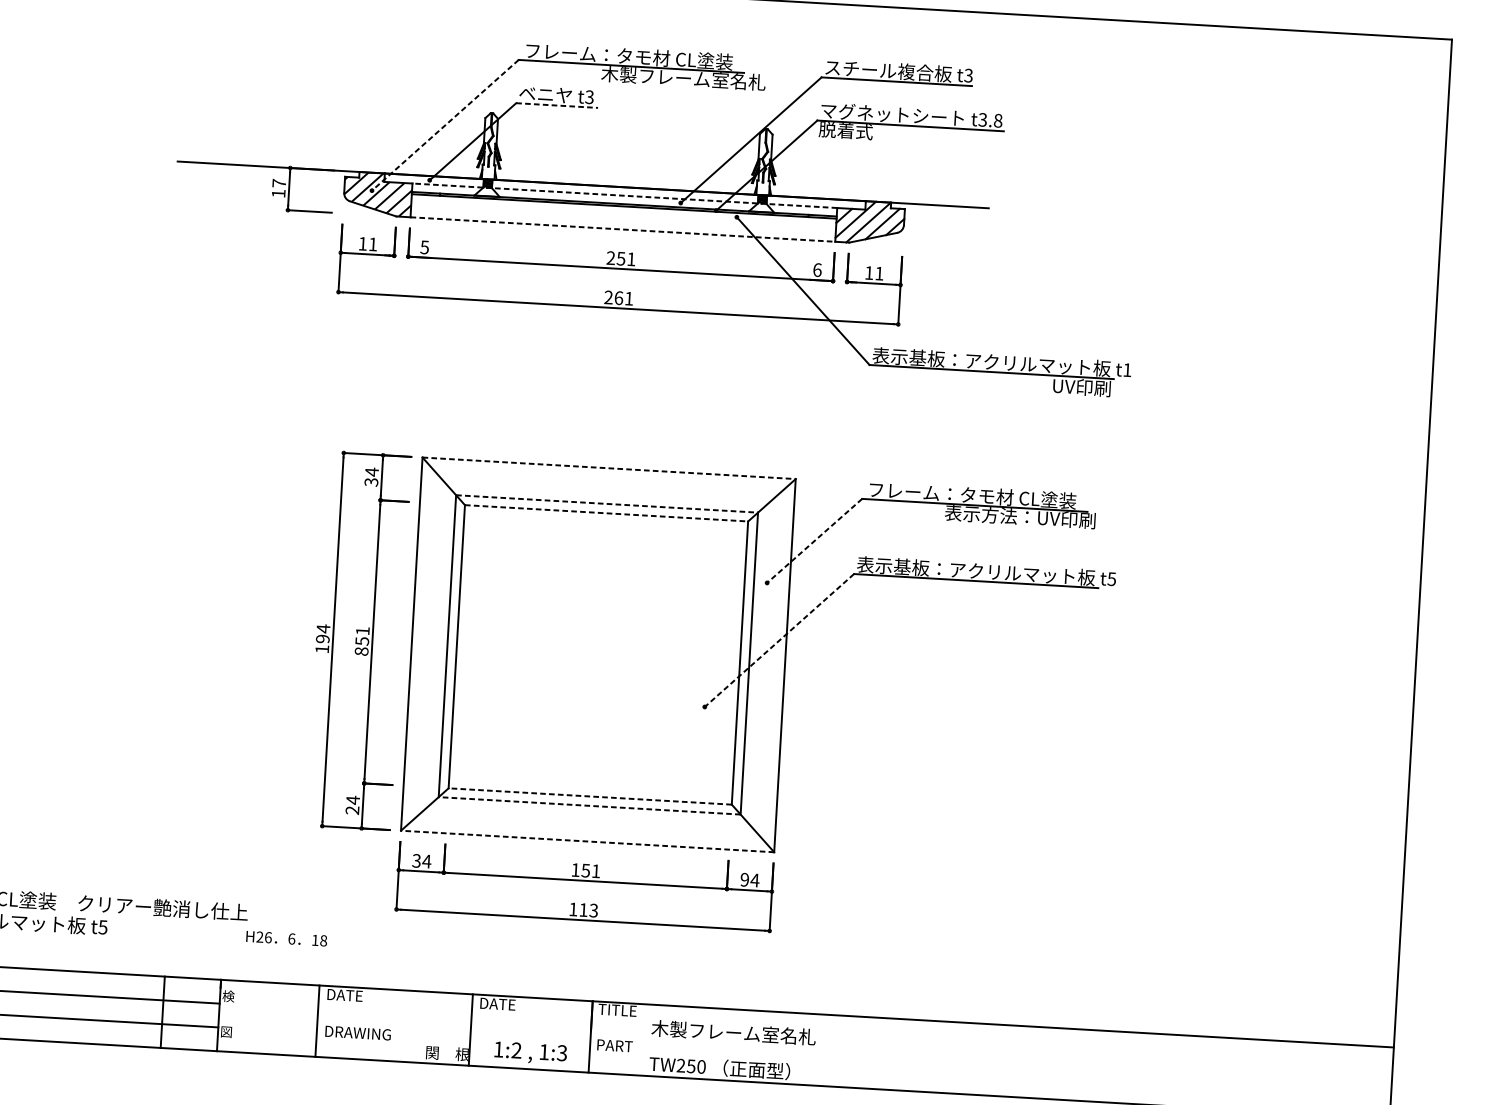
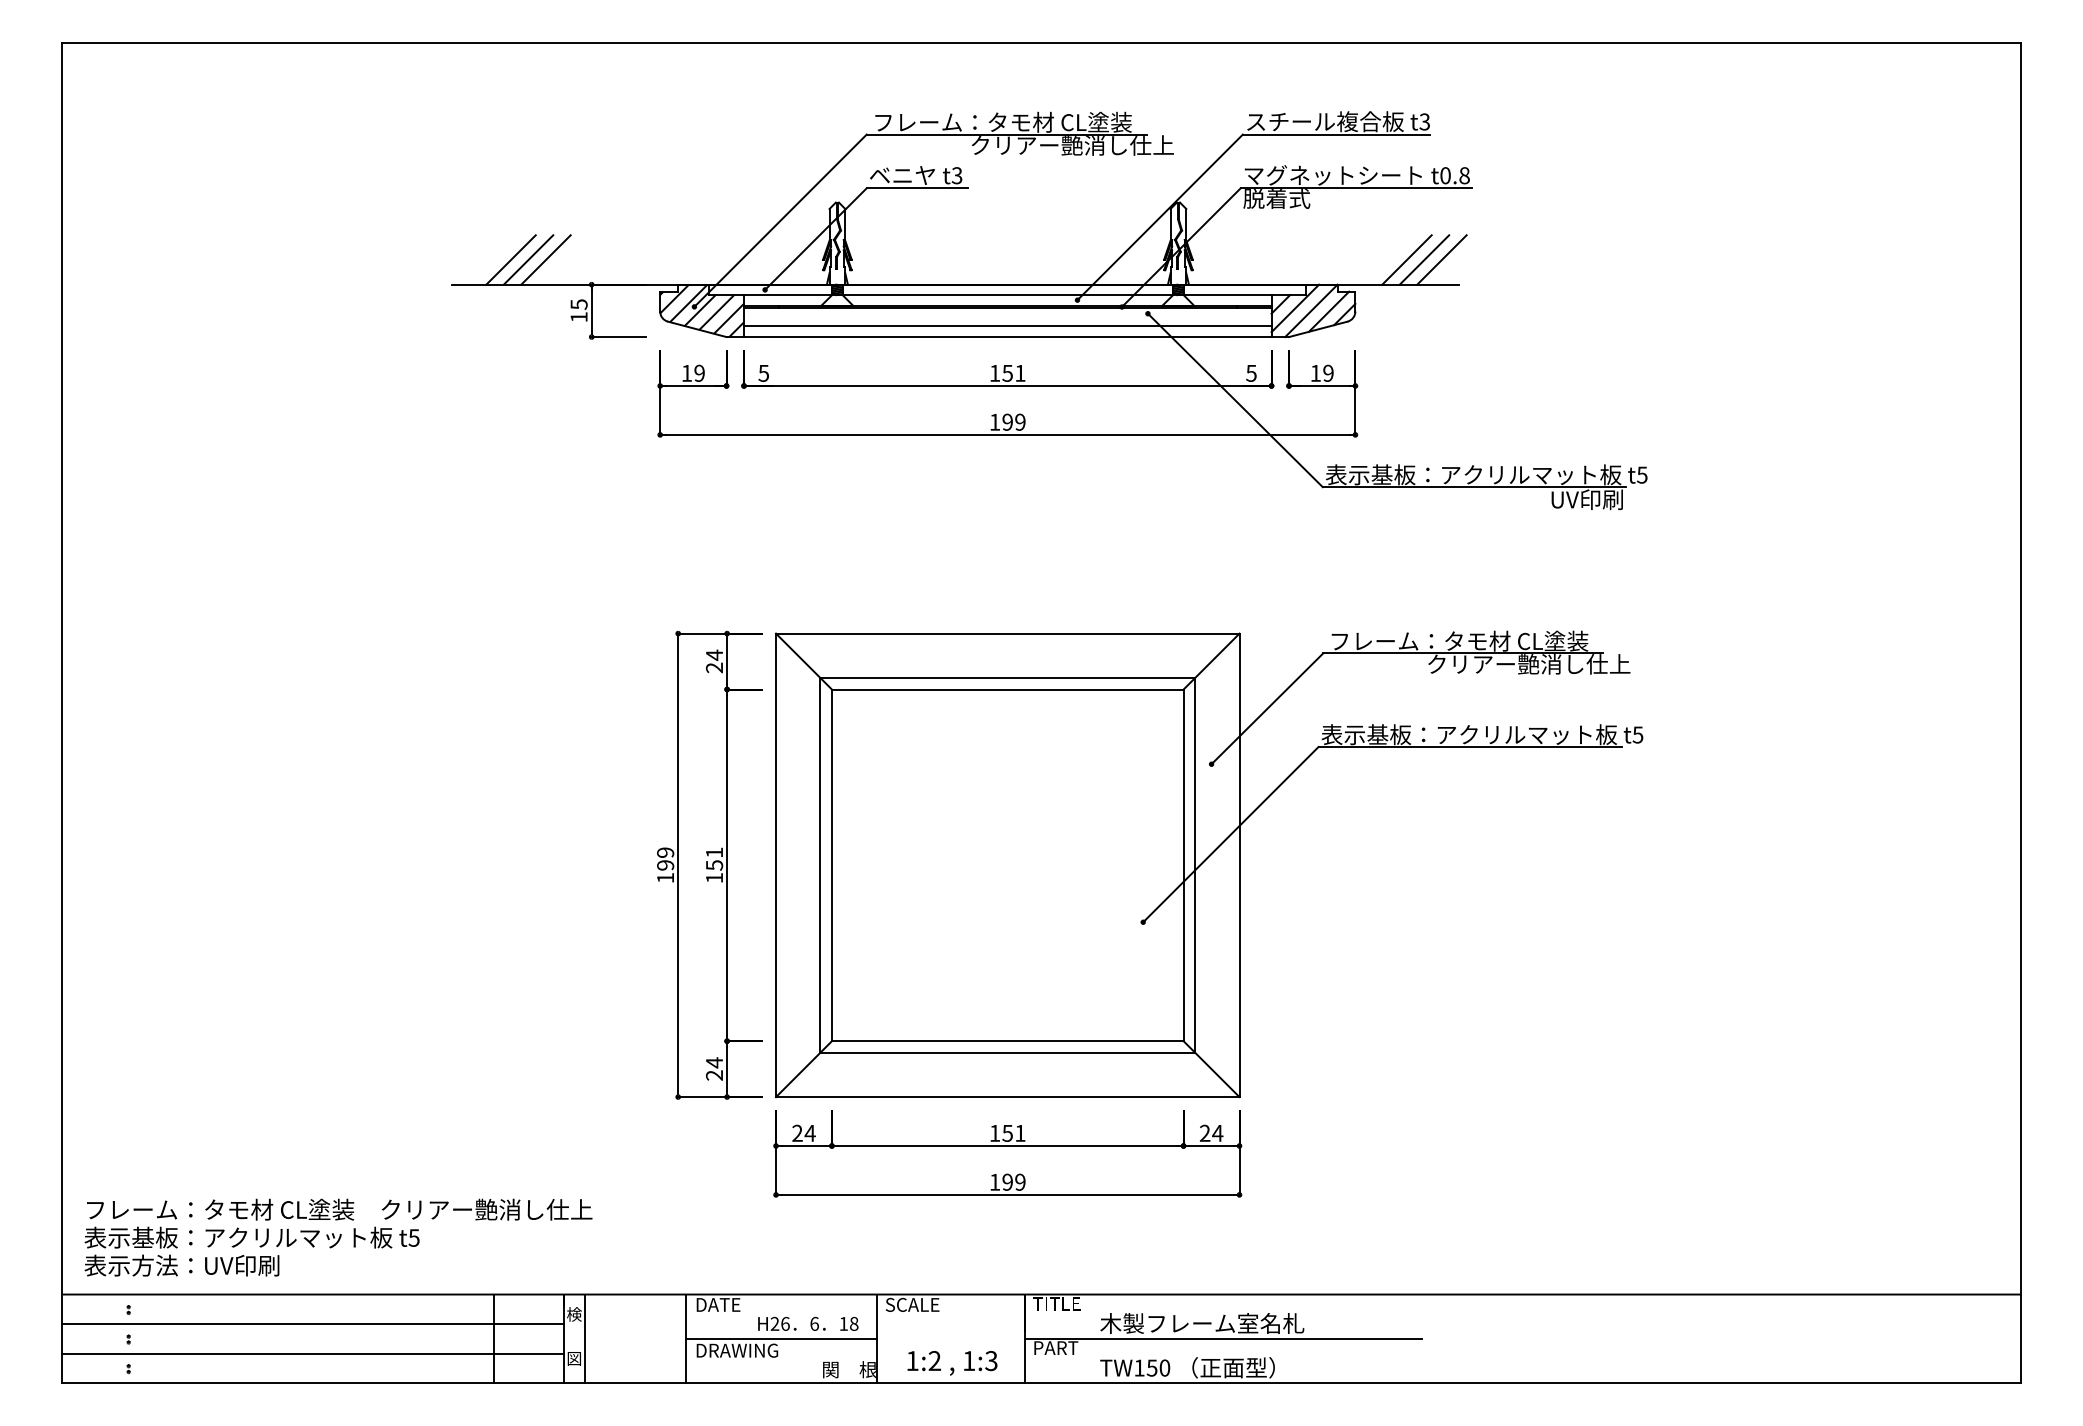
text: (683, 77) -> (1071, 144), 木製フレーム室名札 -> クリアー艶消し仕上
line: (557, 105) -> (917, 188), dashed -> solid
text: (982, 119) -> (1445, 175), t3.8 -> t0.8
line: (445, 125) -> (780, 220), dashed -> solid
line: (226, 143) -> (510, 259), added
line: (240, 144) -> (528, 259), added
line: (254, 145) -> (545, 259), added
text: (278, 183) -> (578, 304), 17 -> 15
line: (947, 185) -> (1406, 259), added
line: (962, 186) -> (1424, 259), added
line: (975, 187) -> (1441, 259), added
line: (624, 196) -> (1007, 295), dashed -> solid
line: (623, 220) -> (1007, 325), added
line: (622, 229) -> (1007, 337), dashed -> solid
text: (373, 243) -> (699, 372), 11 -> 19
text: (610, 257) -> (994, 372), 251 -> 151
text: (817, 269) -> (1251, 372), 6 -> 5
text: (879, 272) -> (1328, 372), 11 -> 19
text: (618, 297) -> (1007, 421), 261 -> 199
text: (1127, 369) -> (1642, 474), t1 -> t5
line: (608, 468) -> (1007, 633), dashed -> solid
text: (371, 481) -> (714, 667), 34 -> 24
line: (607, 503) -> (1008, 677), dashed -> solid
line: (606, 513) -> (1007, 689), dashed -> solid
text: (1026, 517) -> (1528, 664), 表示方法：UV印刷 -> クリアー艶消し仕上
line: (814, 540) -> (1267, 708), dashed -> solid
text: (323, 628) -> (665, 852), 194 -> 199
line: (779, 640) -> (1230, 834), dashed -> solid
text: (361, 651) -> (714, 877), 851 -> 151
line: (589, 796) -> (1007, 1041), dashed -> solid
line: (589, 805) -> (1007, 1052), dashed -> solid
line: (587, 841) -> (1007, 1097), dashed -> solid
text: (416, 861) -> (797, 1133), 34 -> 24
text: (744, 879) -> (1204, 1133), 94 -> 24
text: (588, 909) -> (1013, 1181), 113 -> 199
text: (286, 938) -> (808, 1323), moved
text: (501, 1004) -> (912, 1304), DATE -> SCALE
line: (235, 1016) -> (584, 1338), added
line: (394, 1025) -> (781, 1338), added
line: (750, 1045) -> (1223, 1338), added
text: (681, 1065) -> (1139, 1367), TW250 -> TW150

